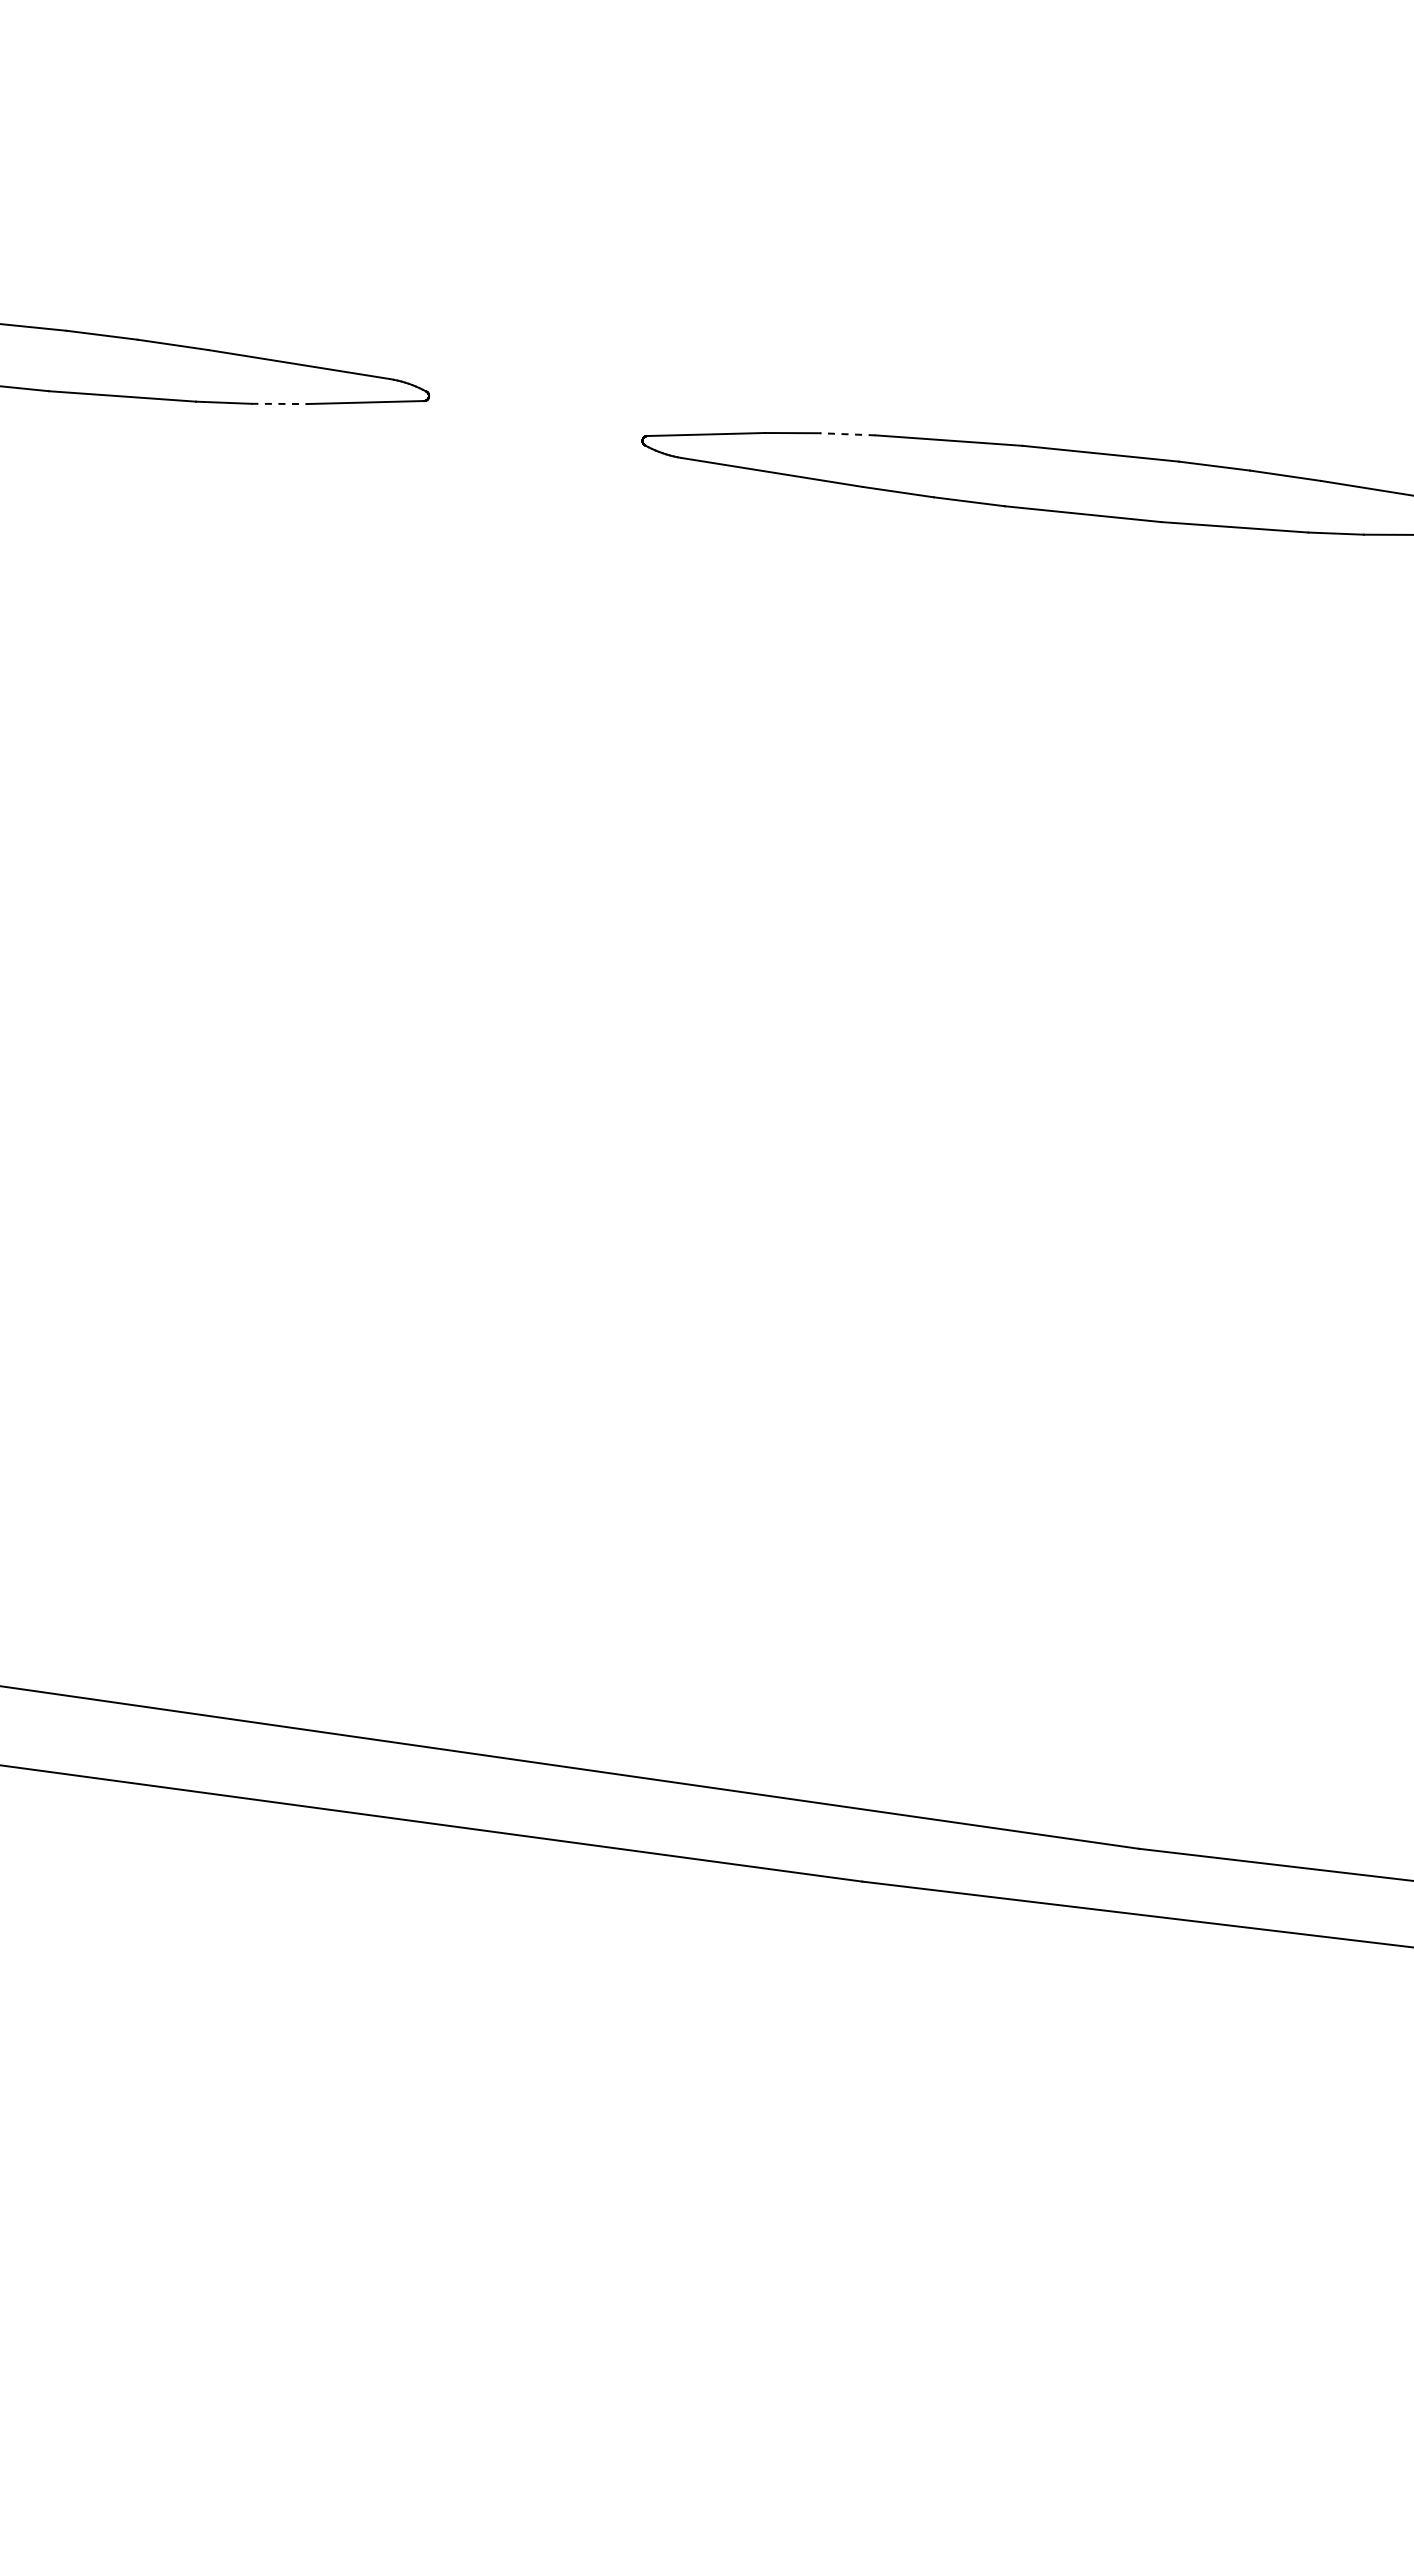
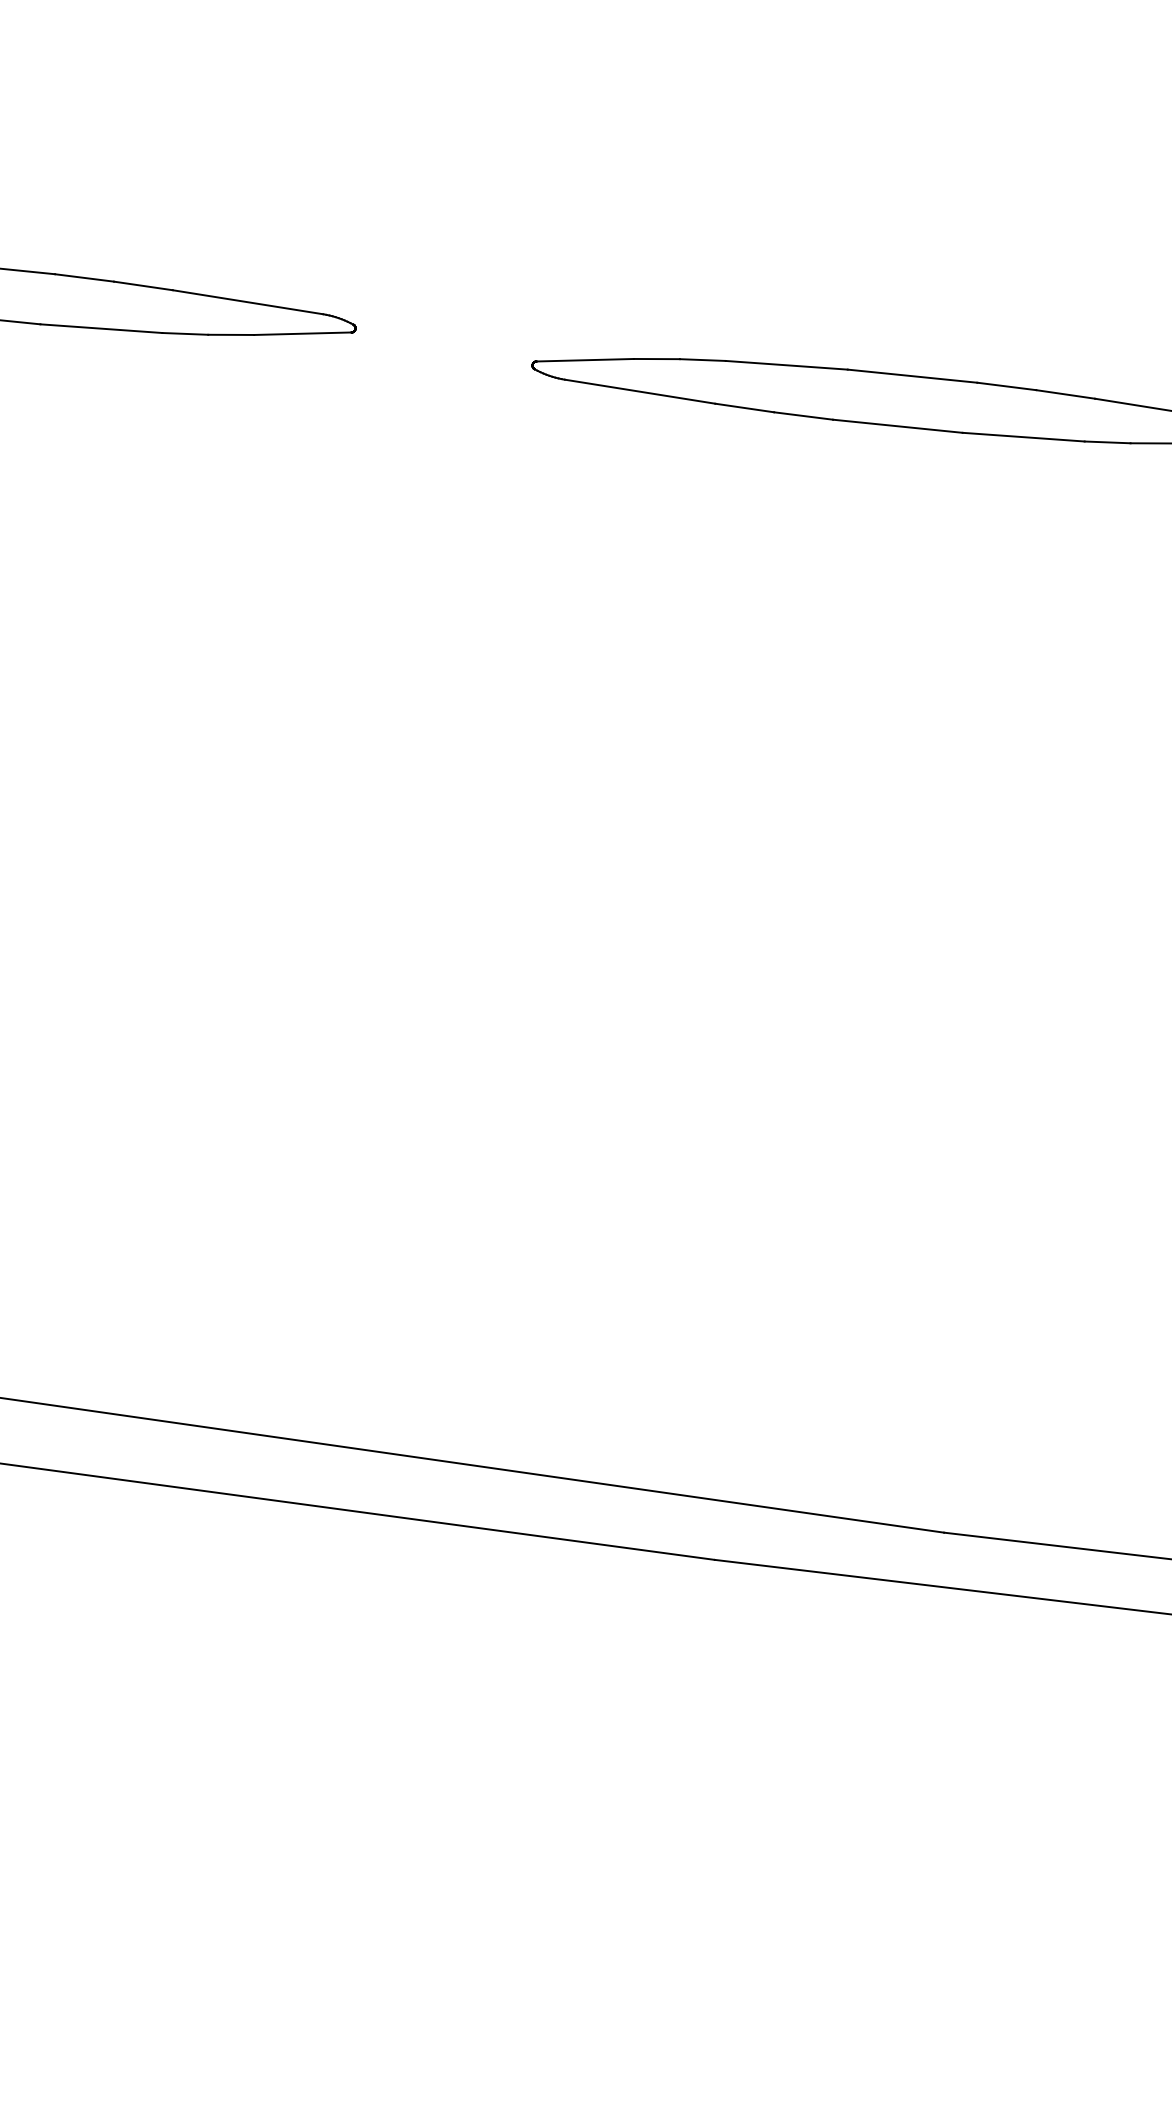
line: (279, 403) -> (231, 334), dashed -> solid
line: (847, 434) -> (702, 360), dashed -> solid

